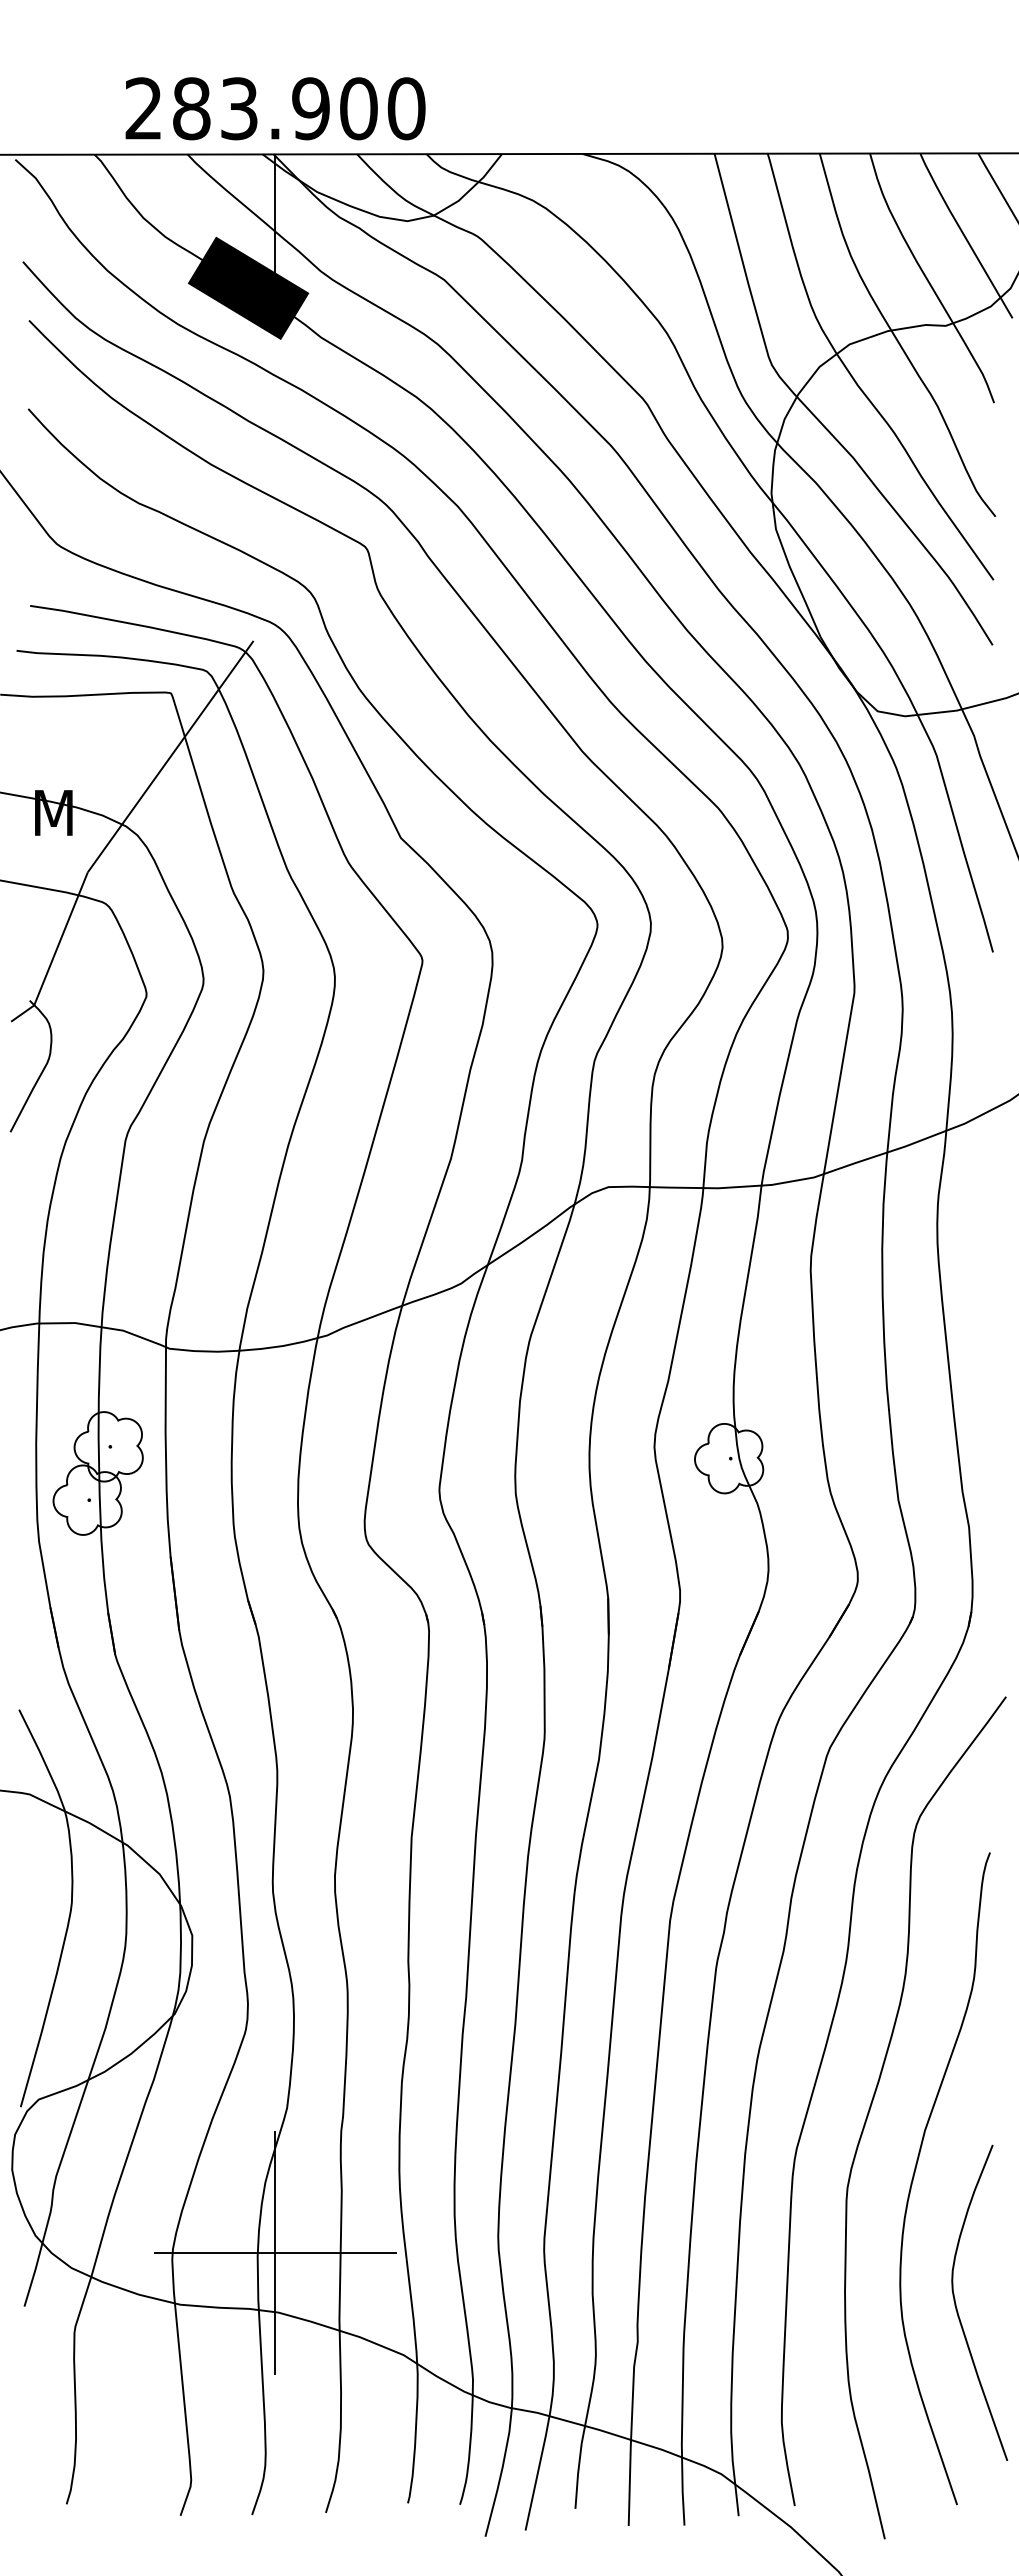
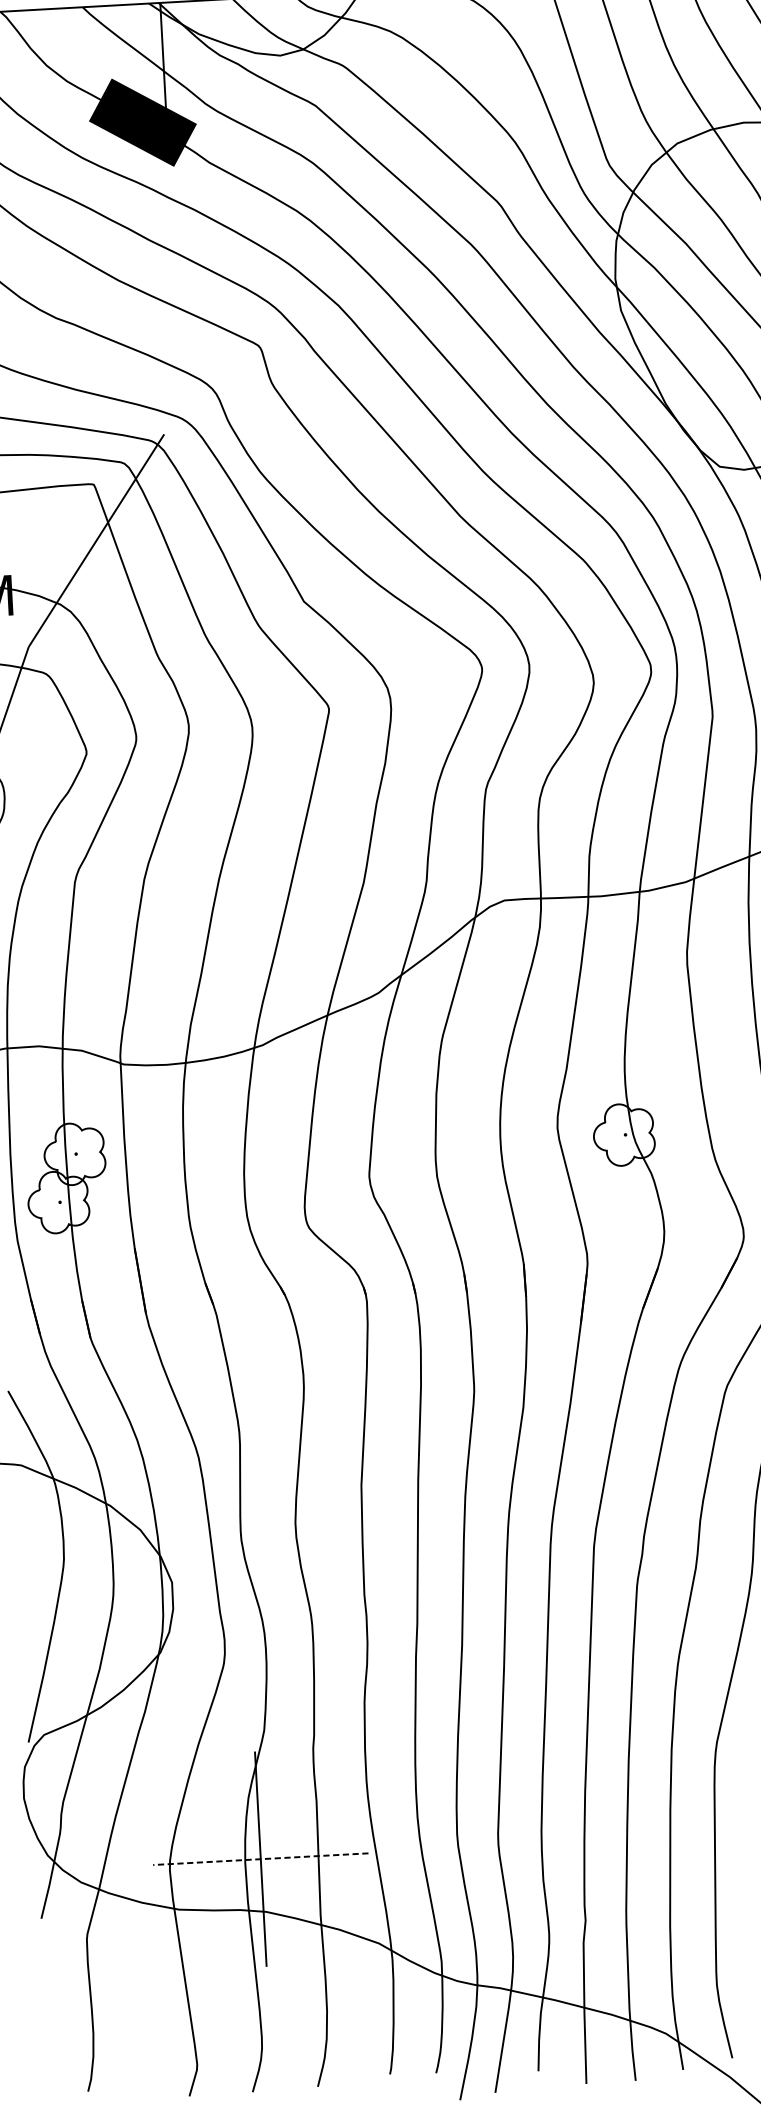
line: (275, 2252) -> (260, 1858), solid -> dashed

